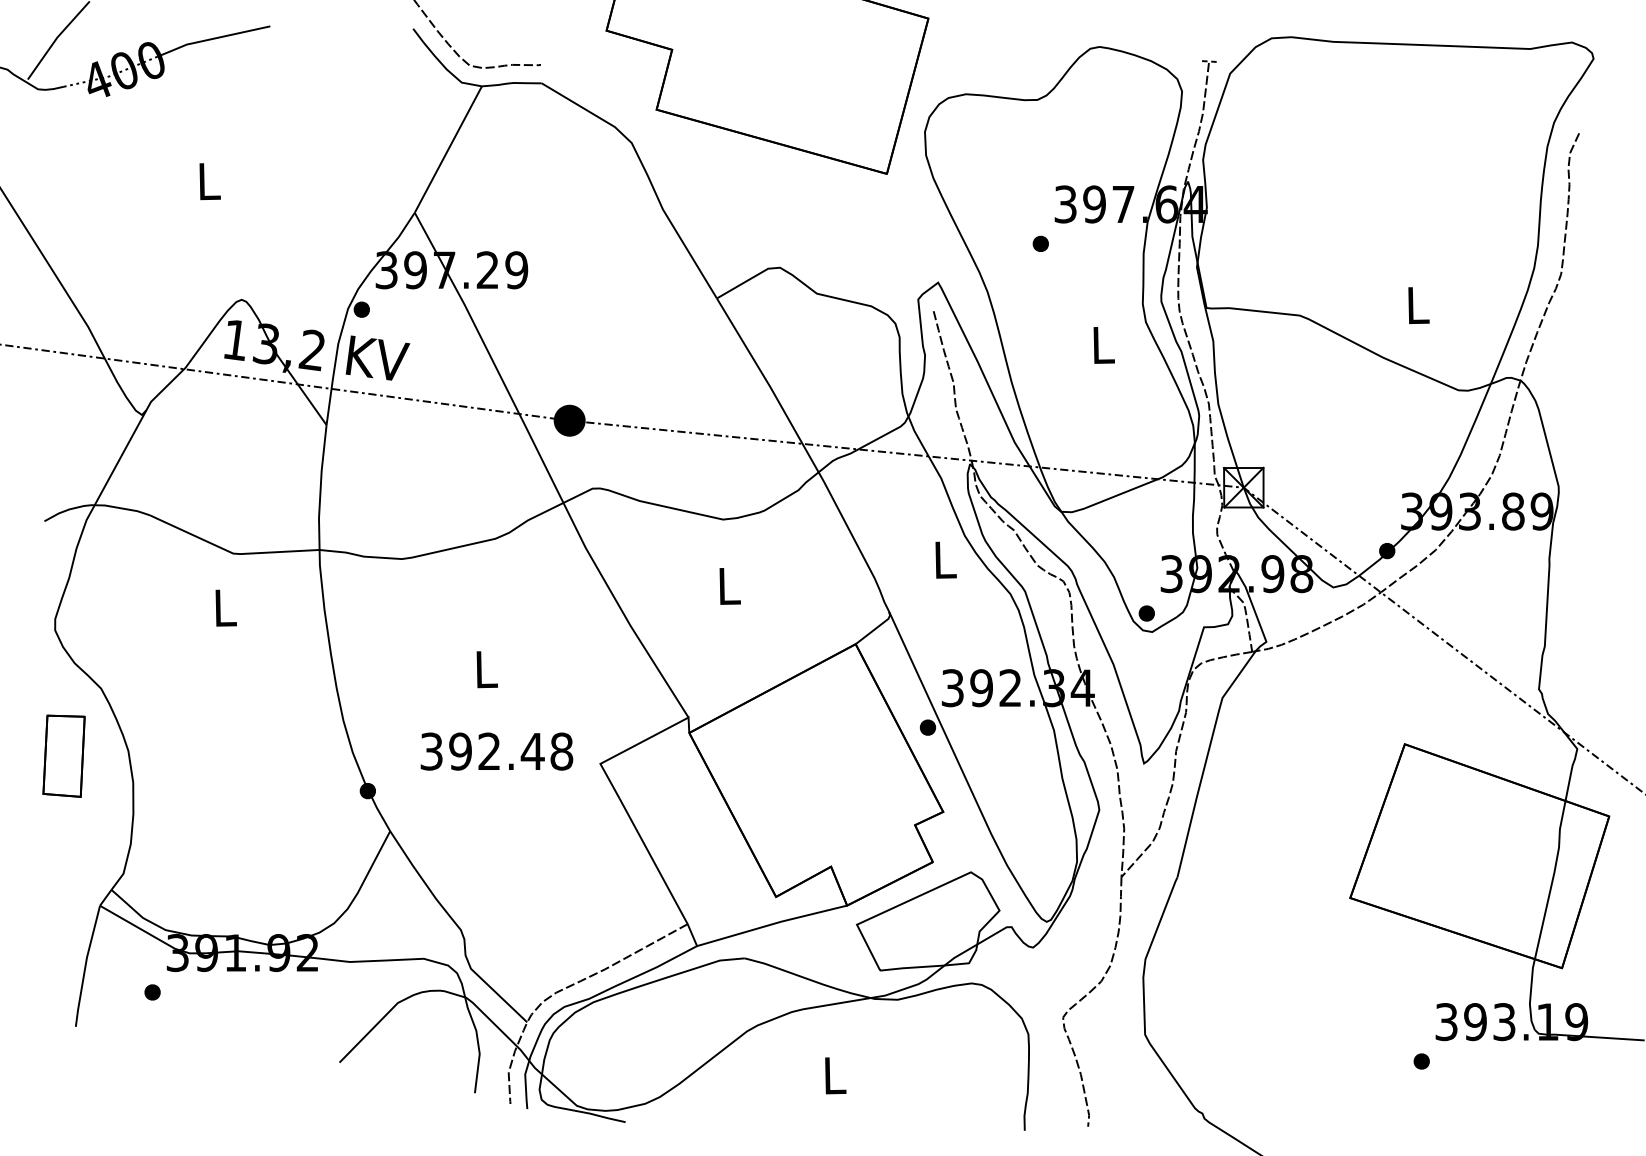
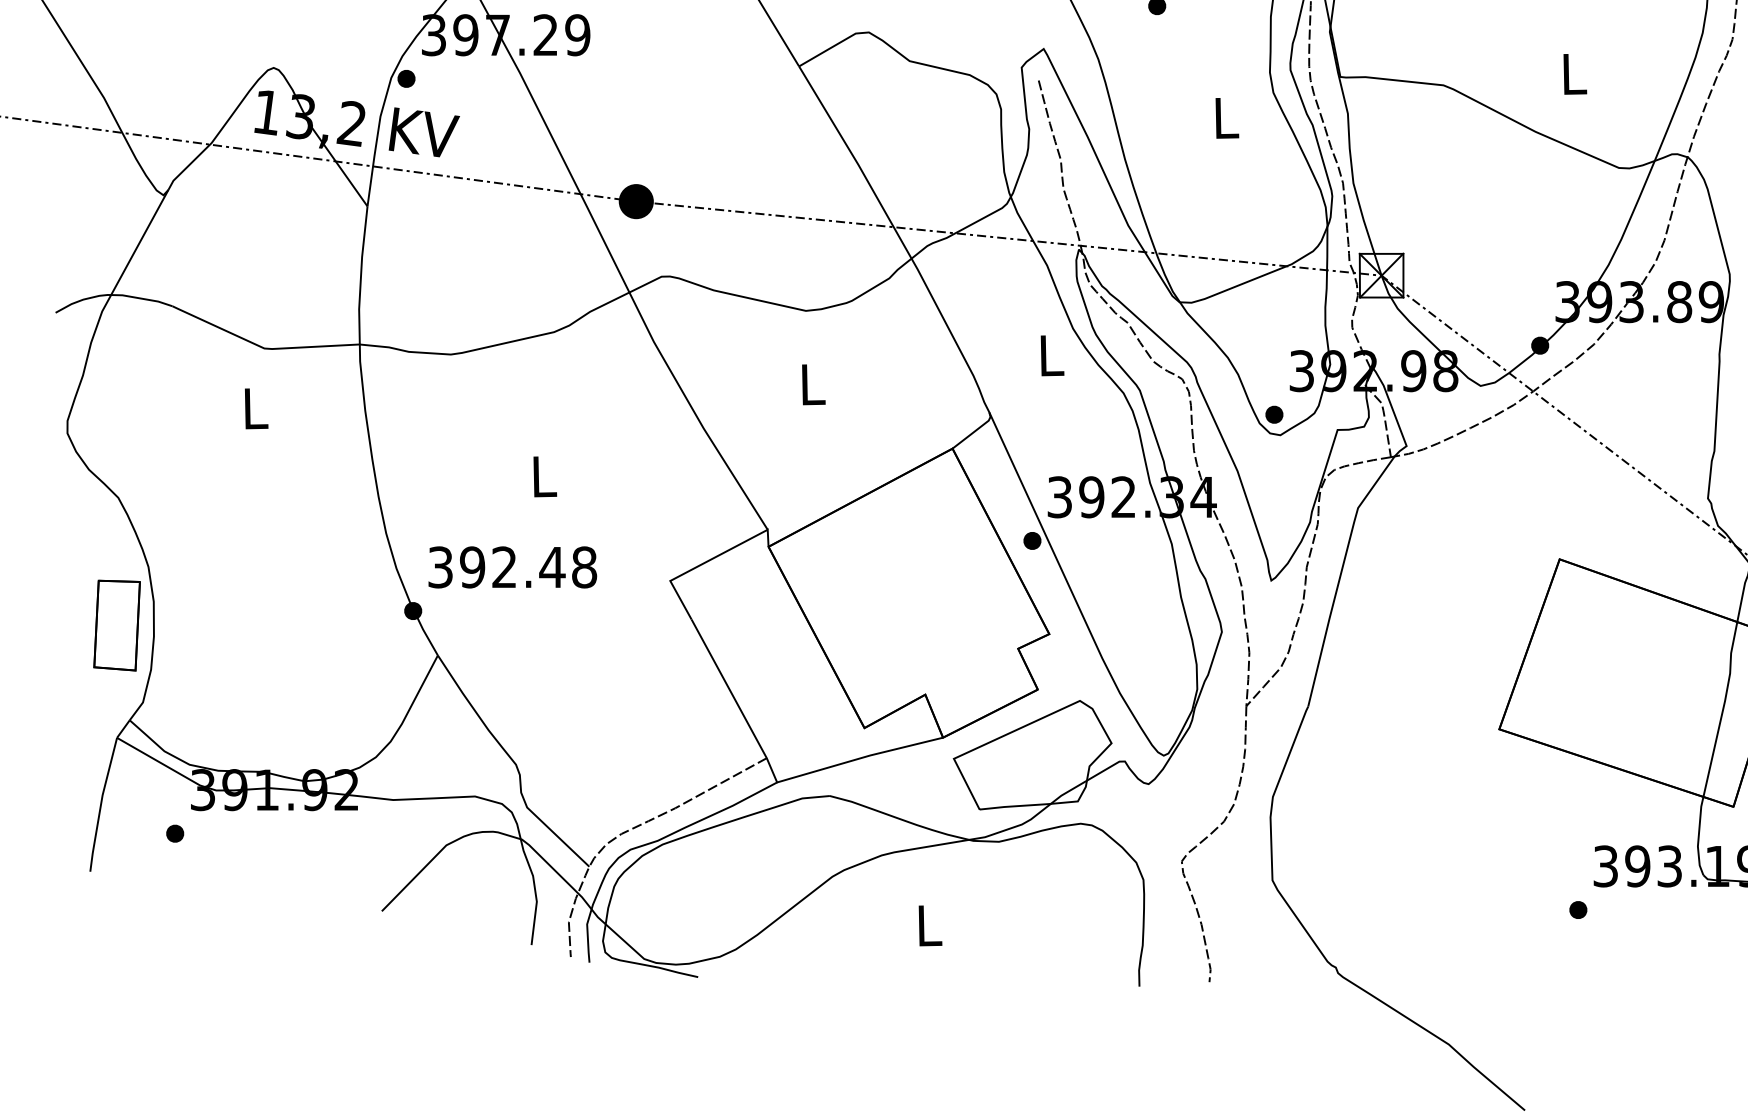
text: (496, 751) -> (512, 567), moved
part: (63, 755) -> (116, 624), moved

